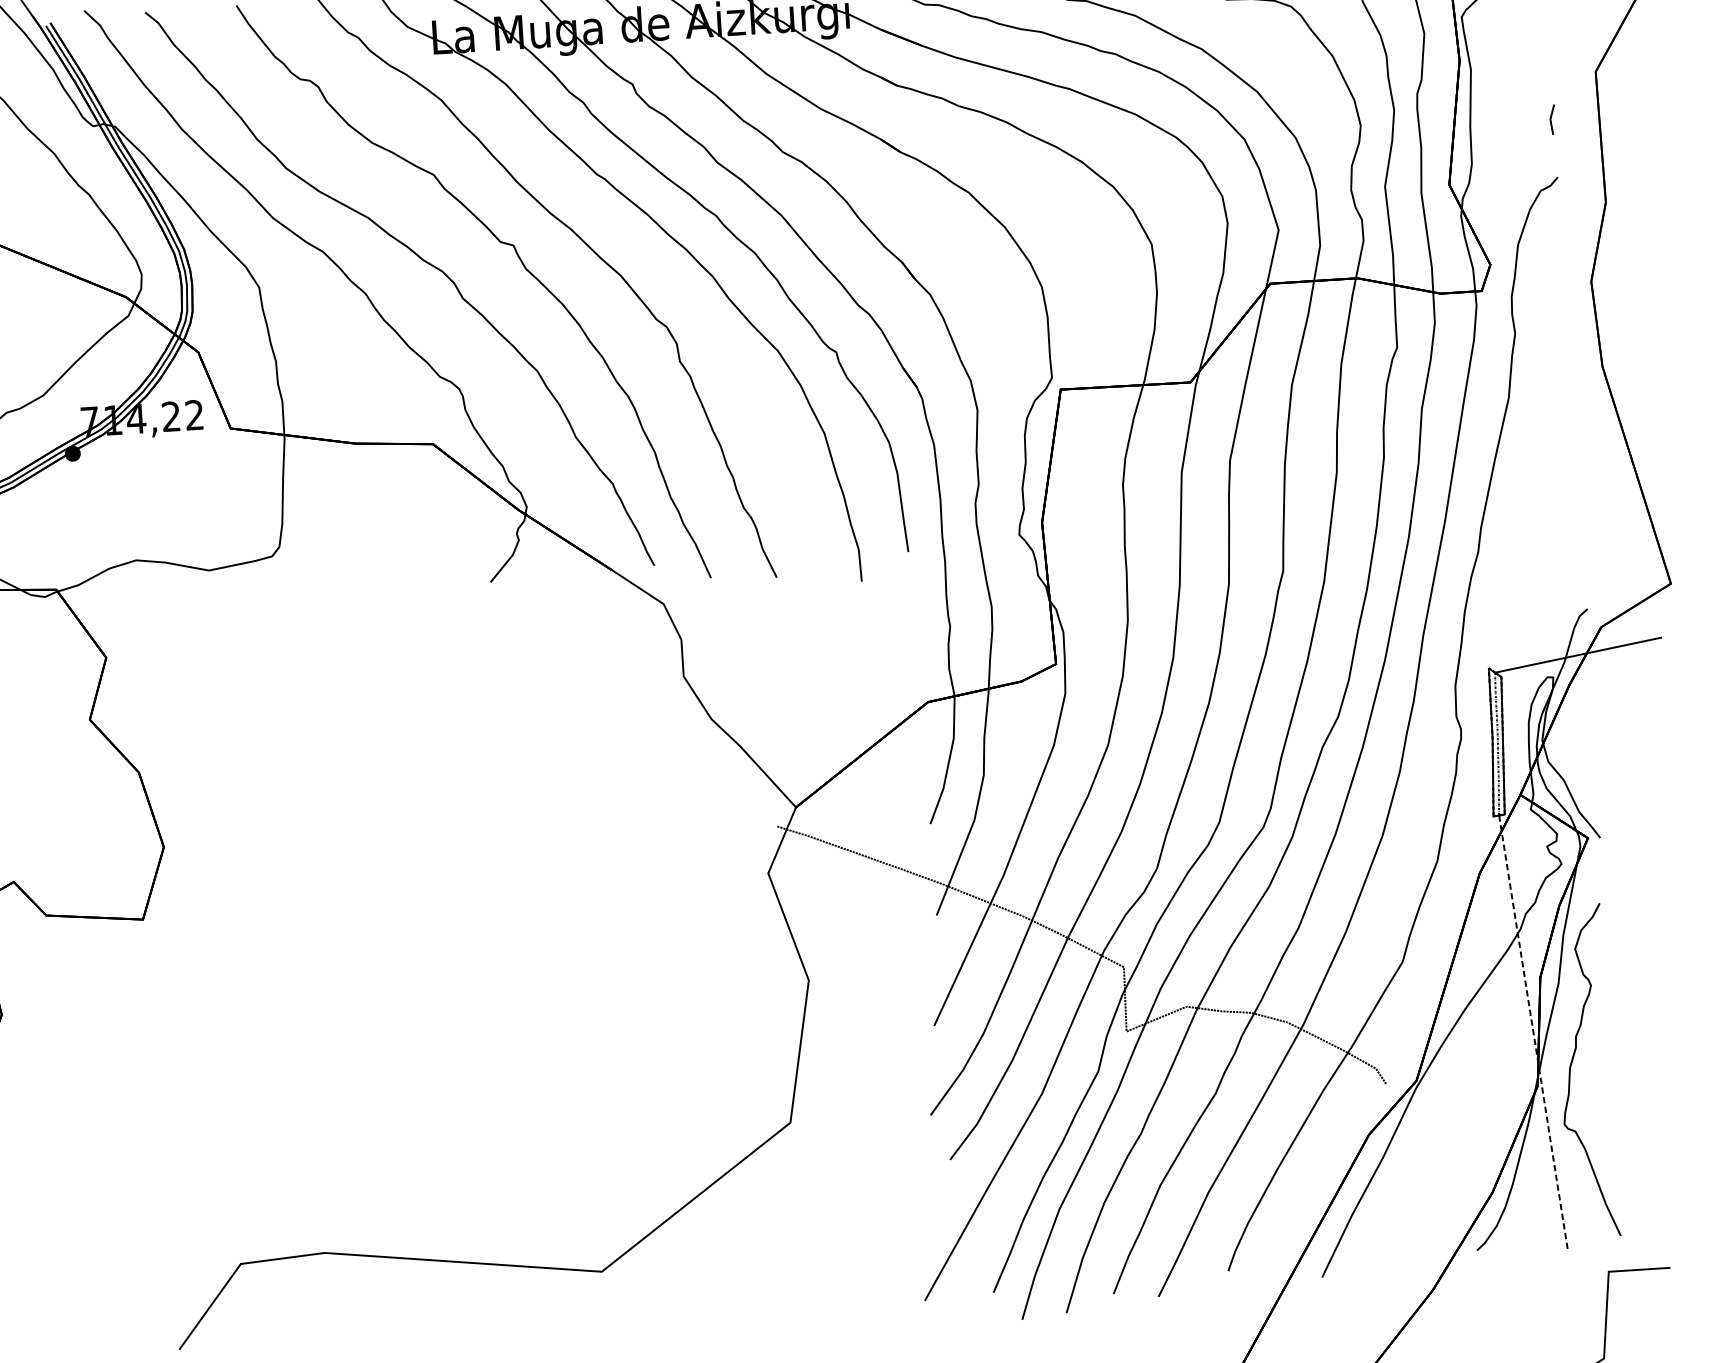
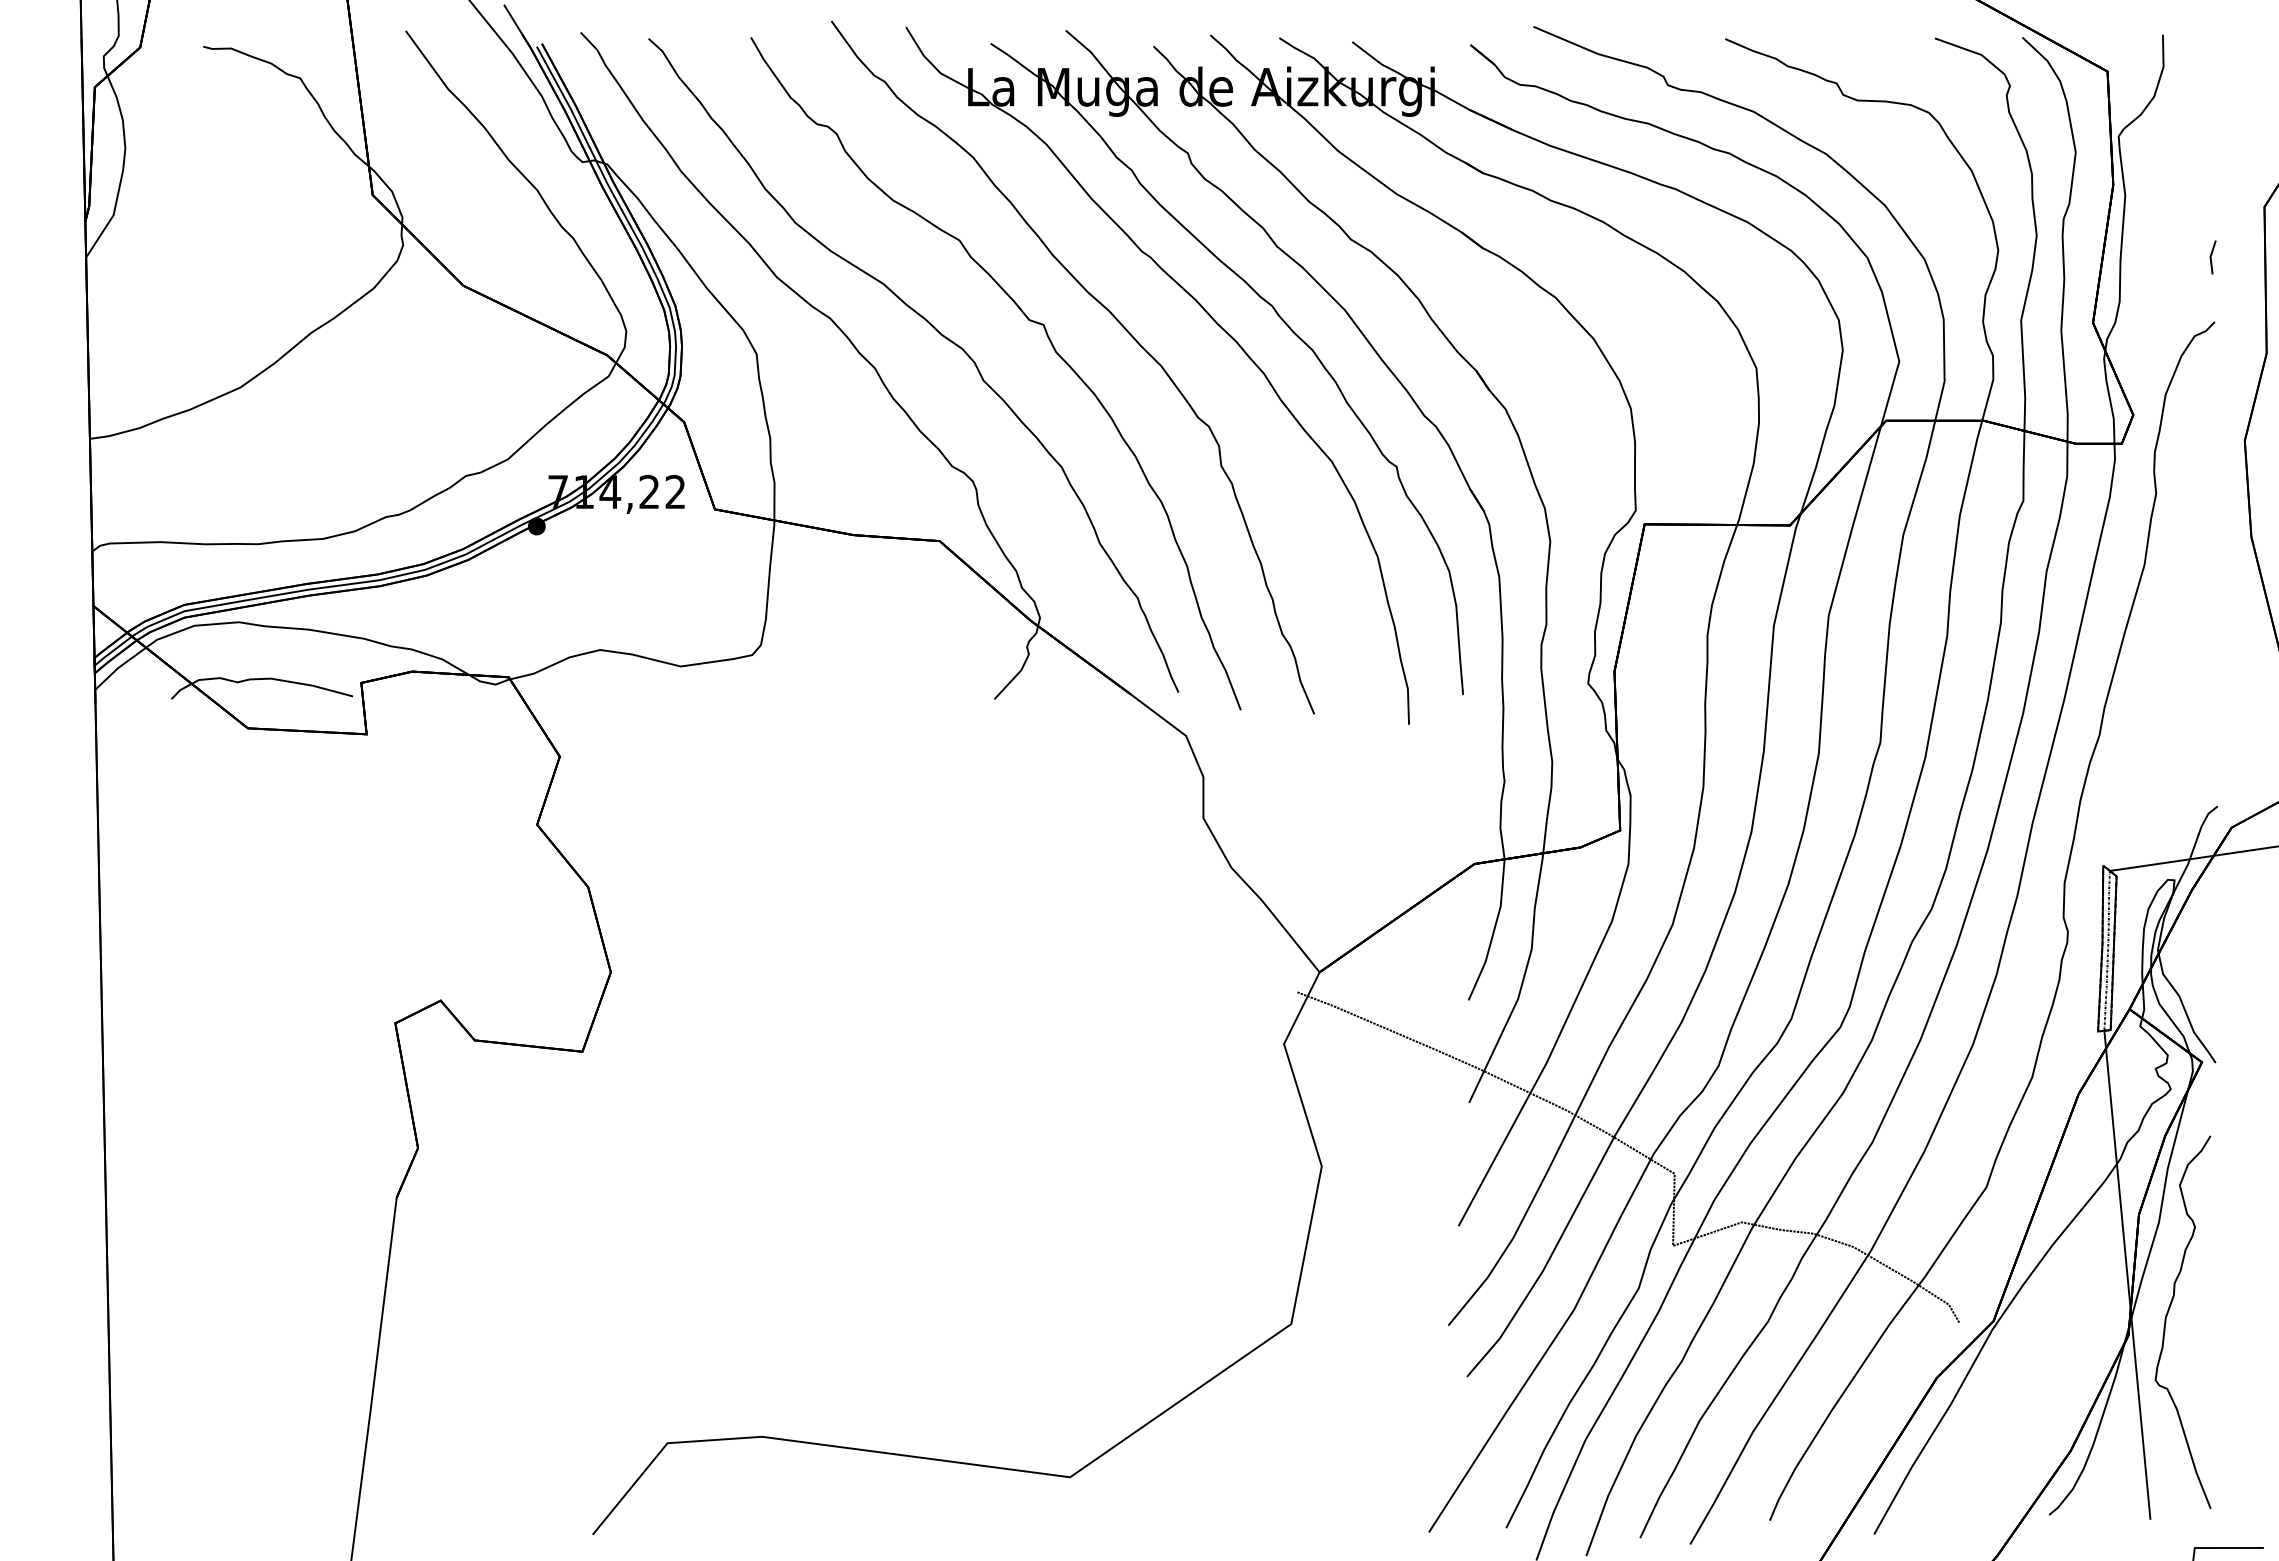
line: (1533, 1032) -> (2127, 1275), dashed -> solid

